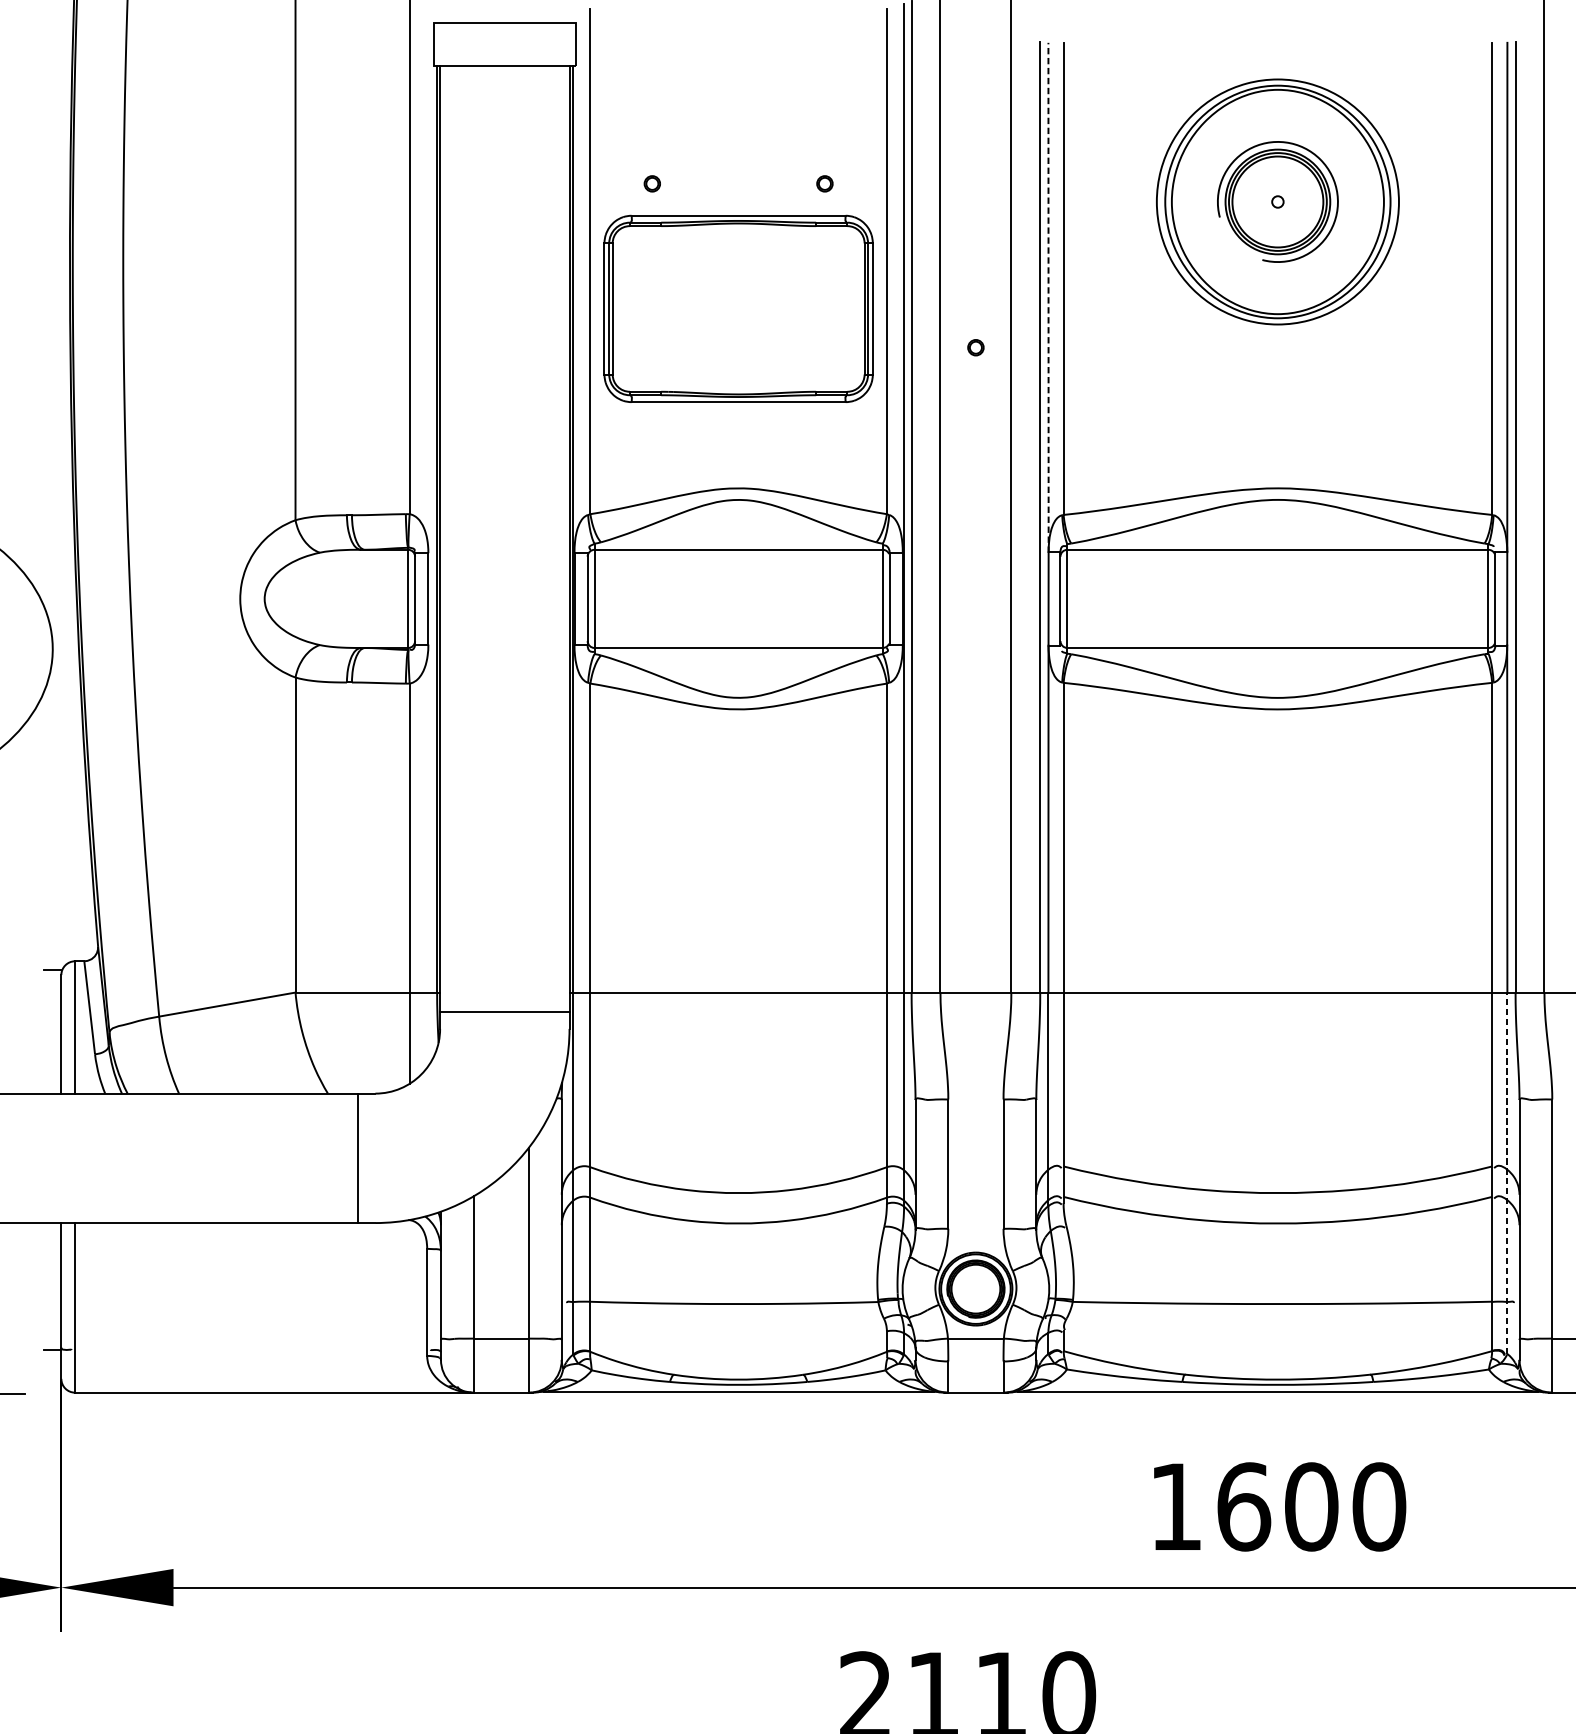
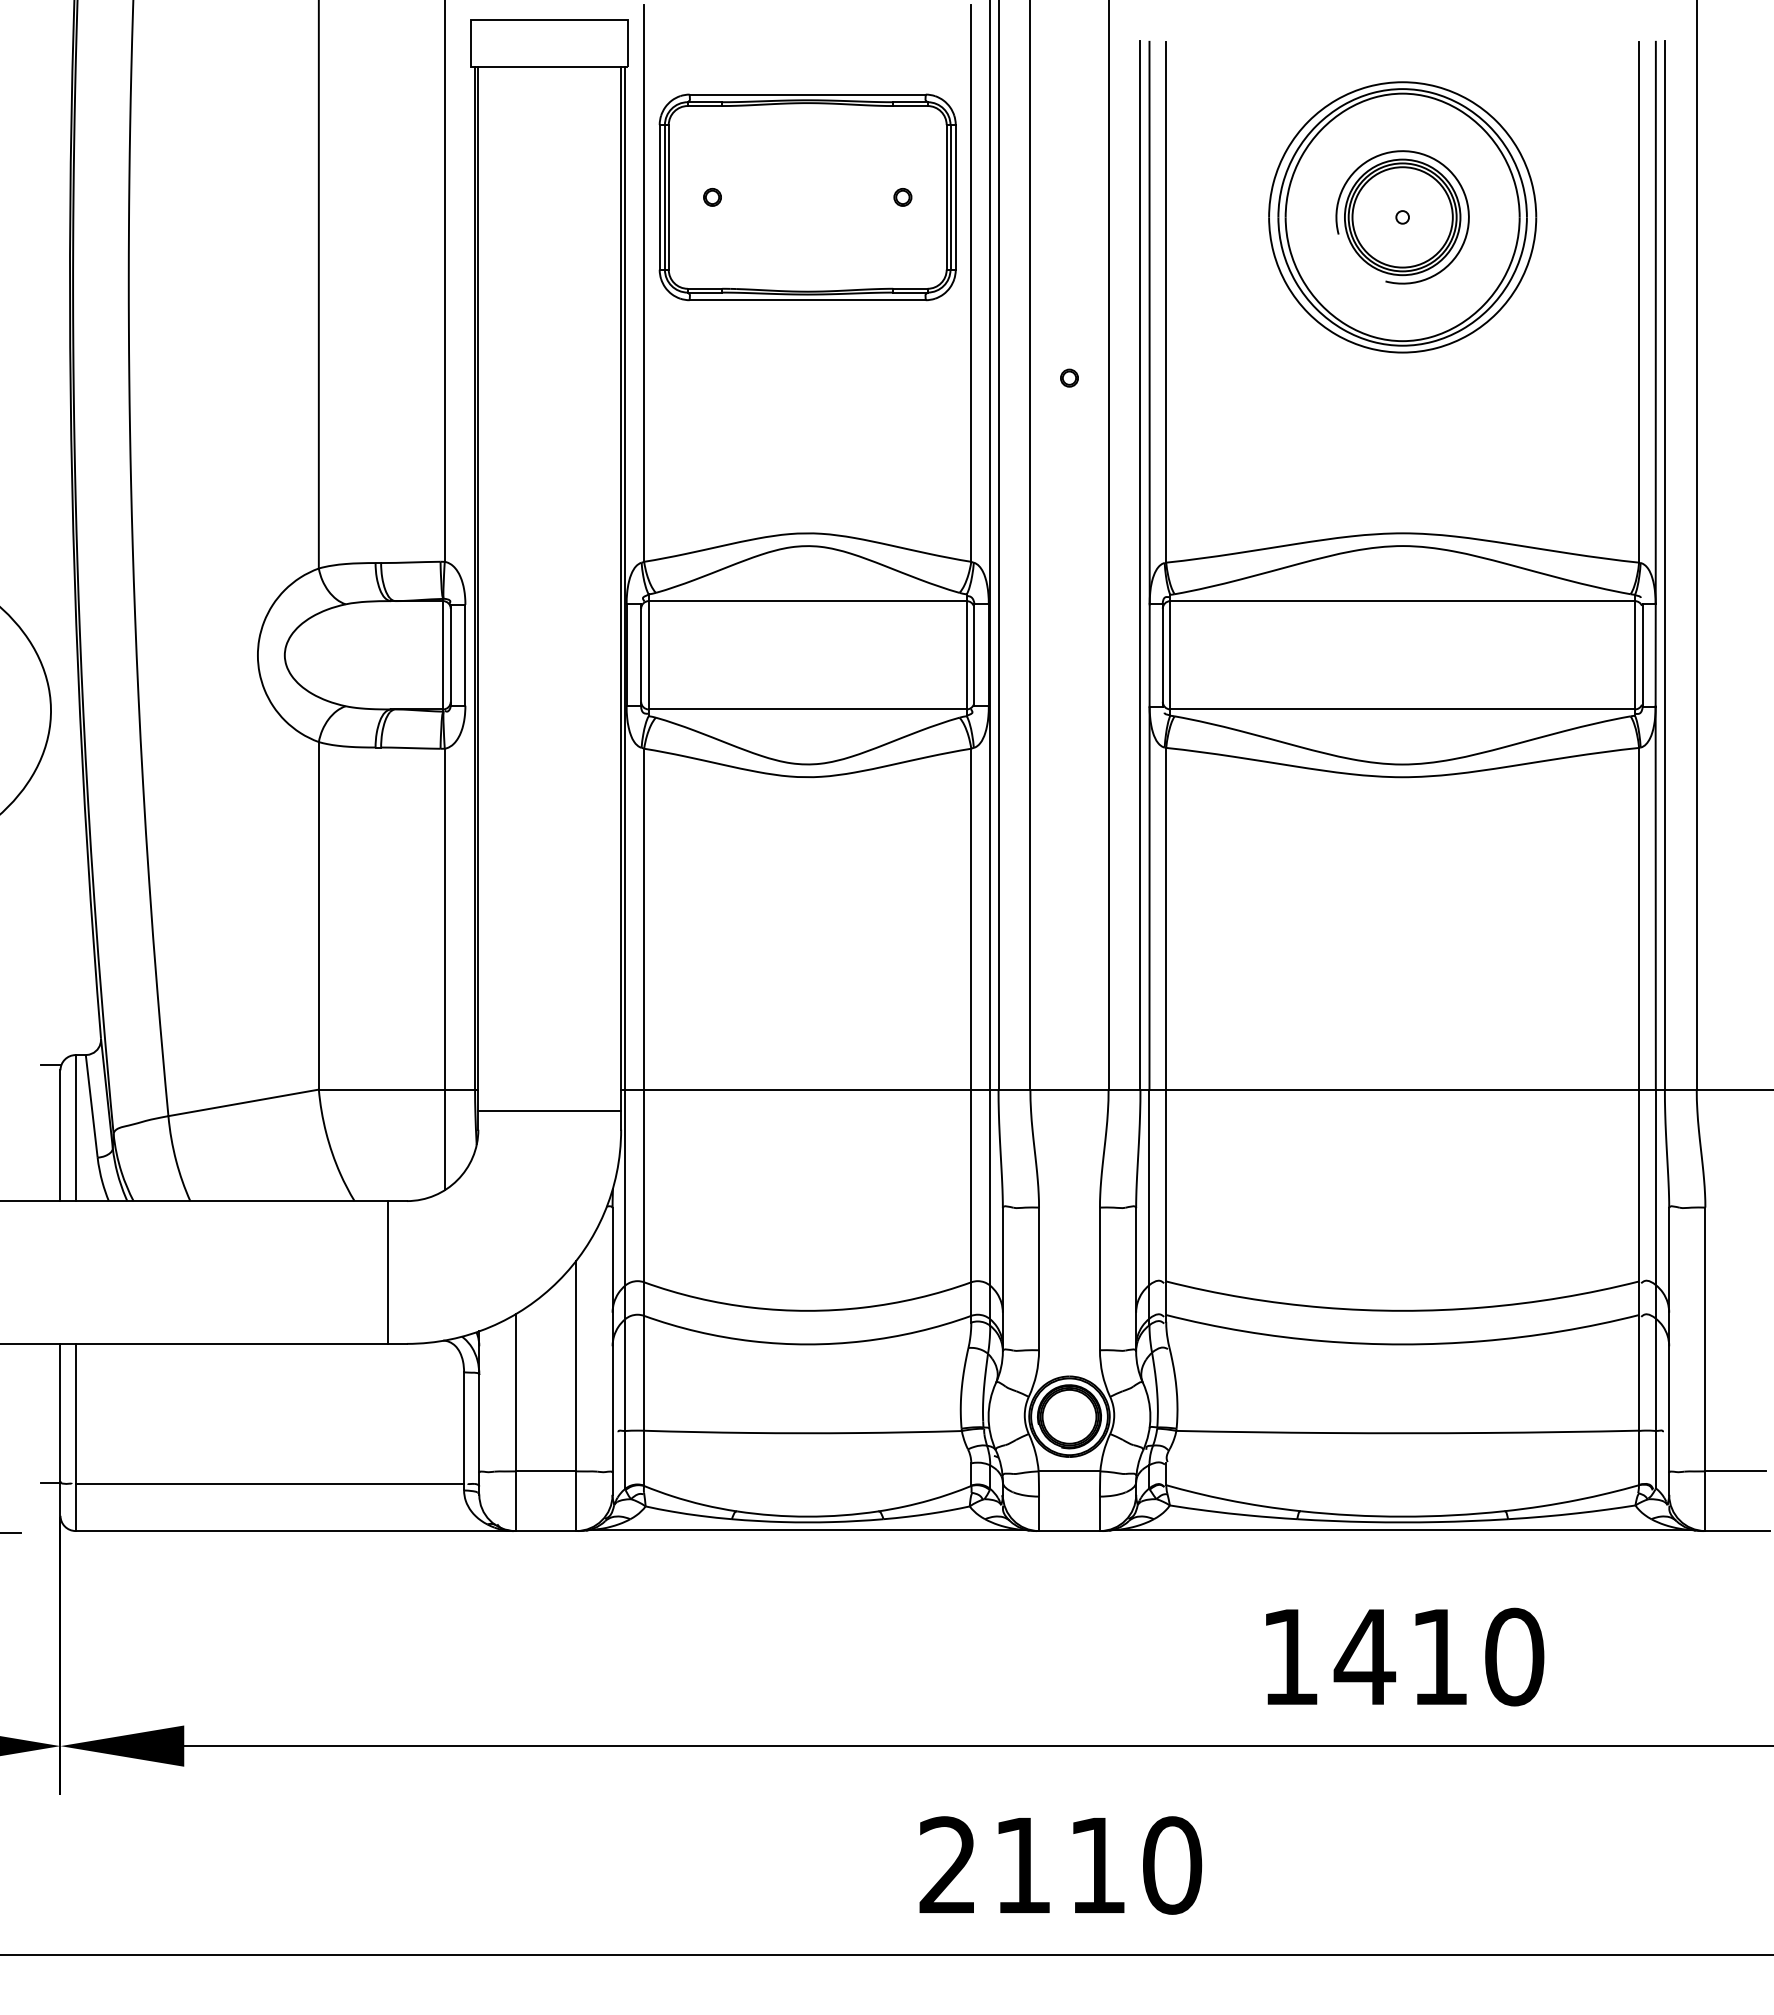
line: (1048, 297) -> (1149, 322), dashed -> solid
part: (738, 309) -> (807, 197), moved
line: (1507, 1172) -> (1655, 1288), dashed -> solid
line: (250, 1349) -> (269, 1483), added
text: (1276, 1506) -> (1401, 1656), 1600 -> 1410

